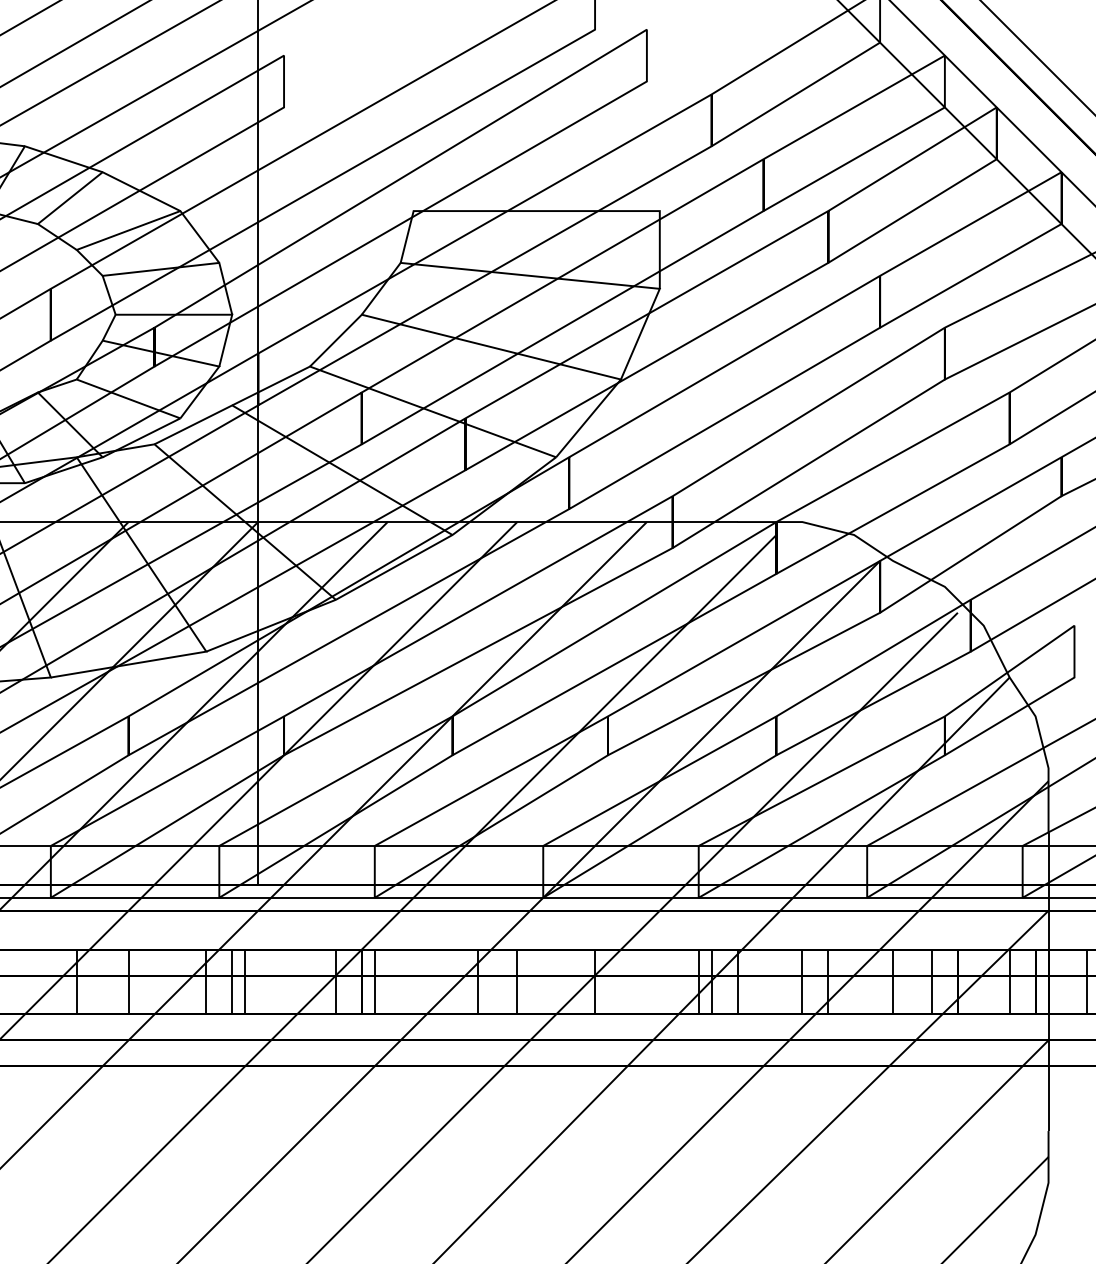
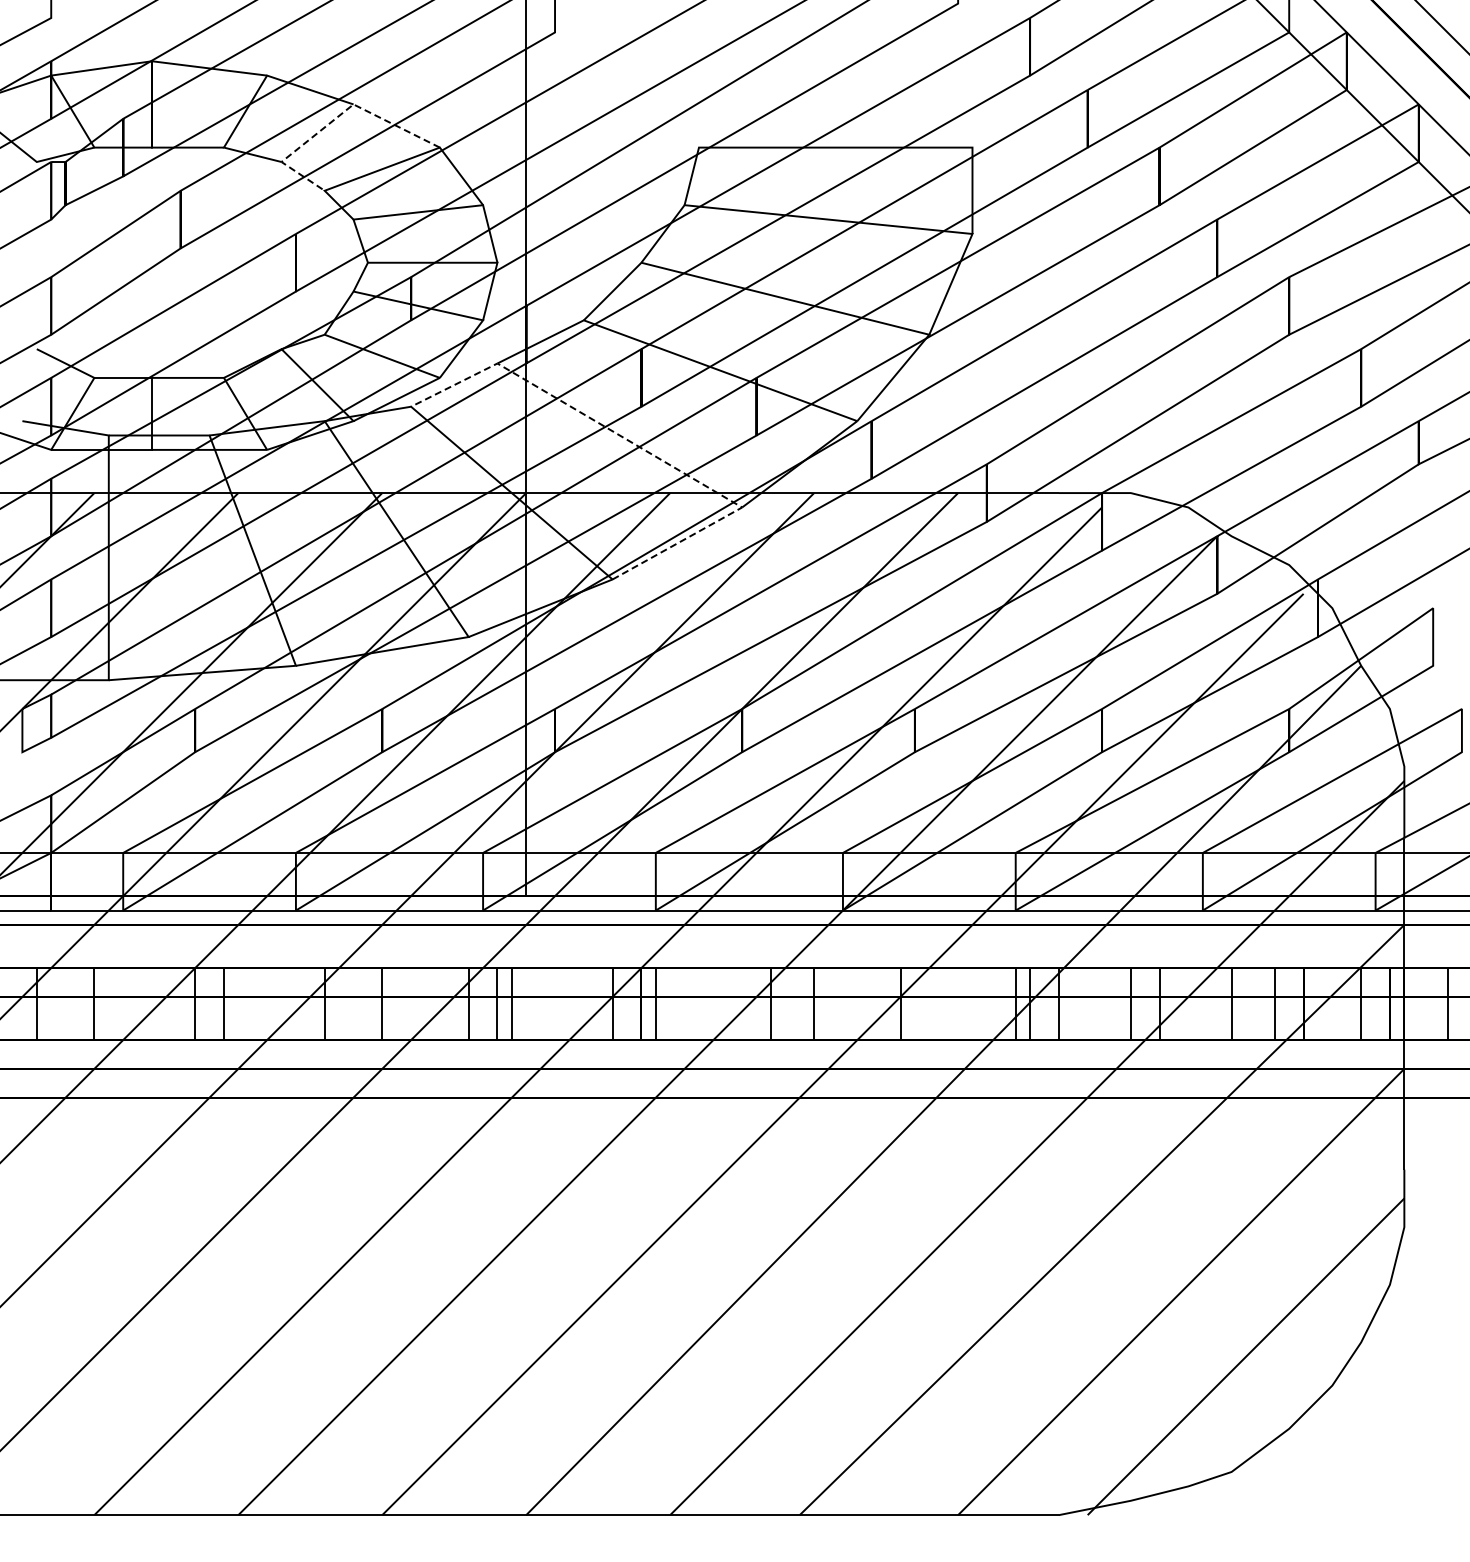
line: (85, 185) -> (334, 119), solid -> dashed
line: (362, 481) -> (642, 448), solid -> dashed

